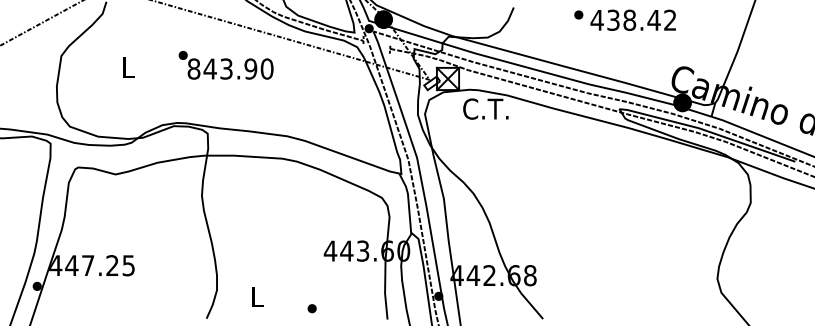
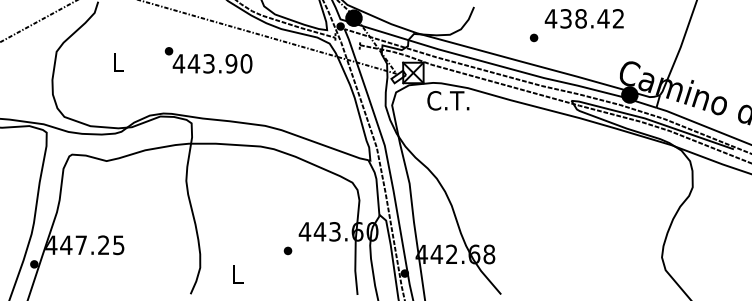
part: (579, 14) -> (534, 37), moved
text: (193, 68) -> (178, 63), 843.90 -> 443.90
part: (311, 308) -> (287, 250), moved

